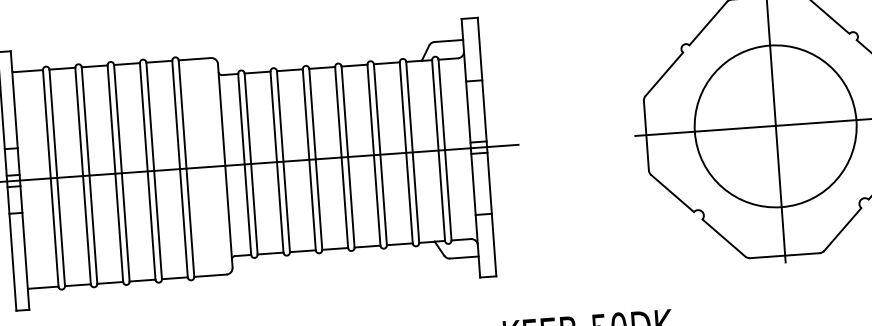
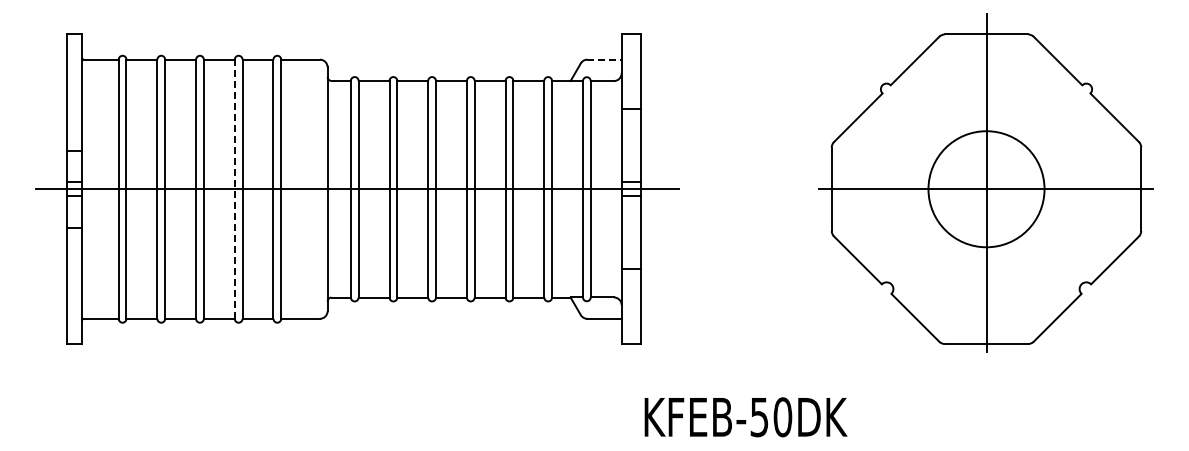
line: (449, 40) -> (605, 59), solid -> dashed
circle: (775, 125) -> (986, 188), size x0.6
line: (147, 171) -> (234, 189), solid -> dashed

